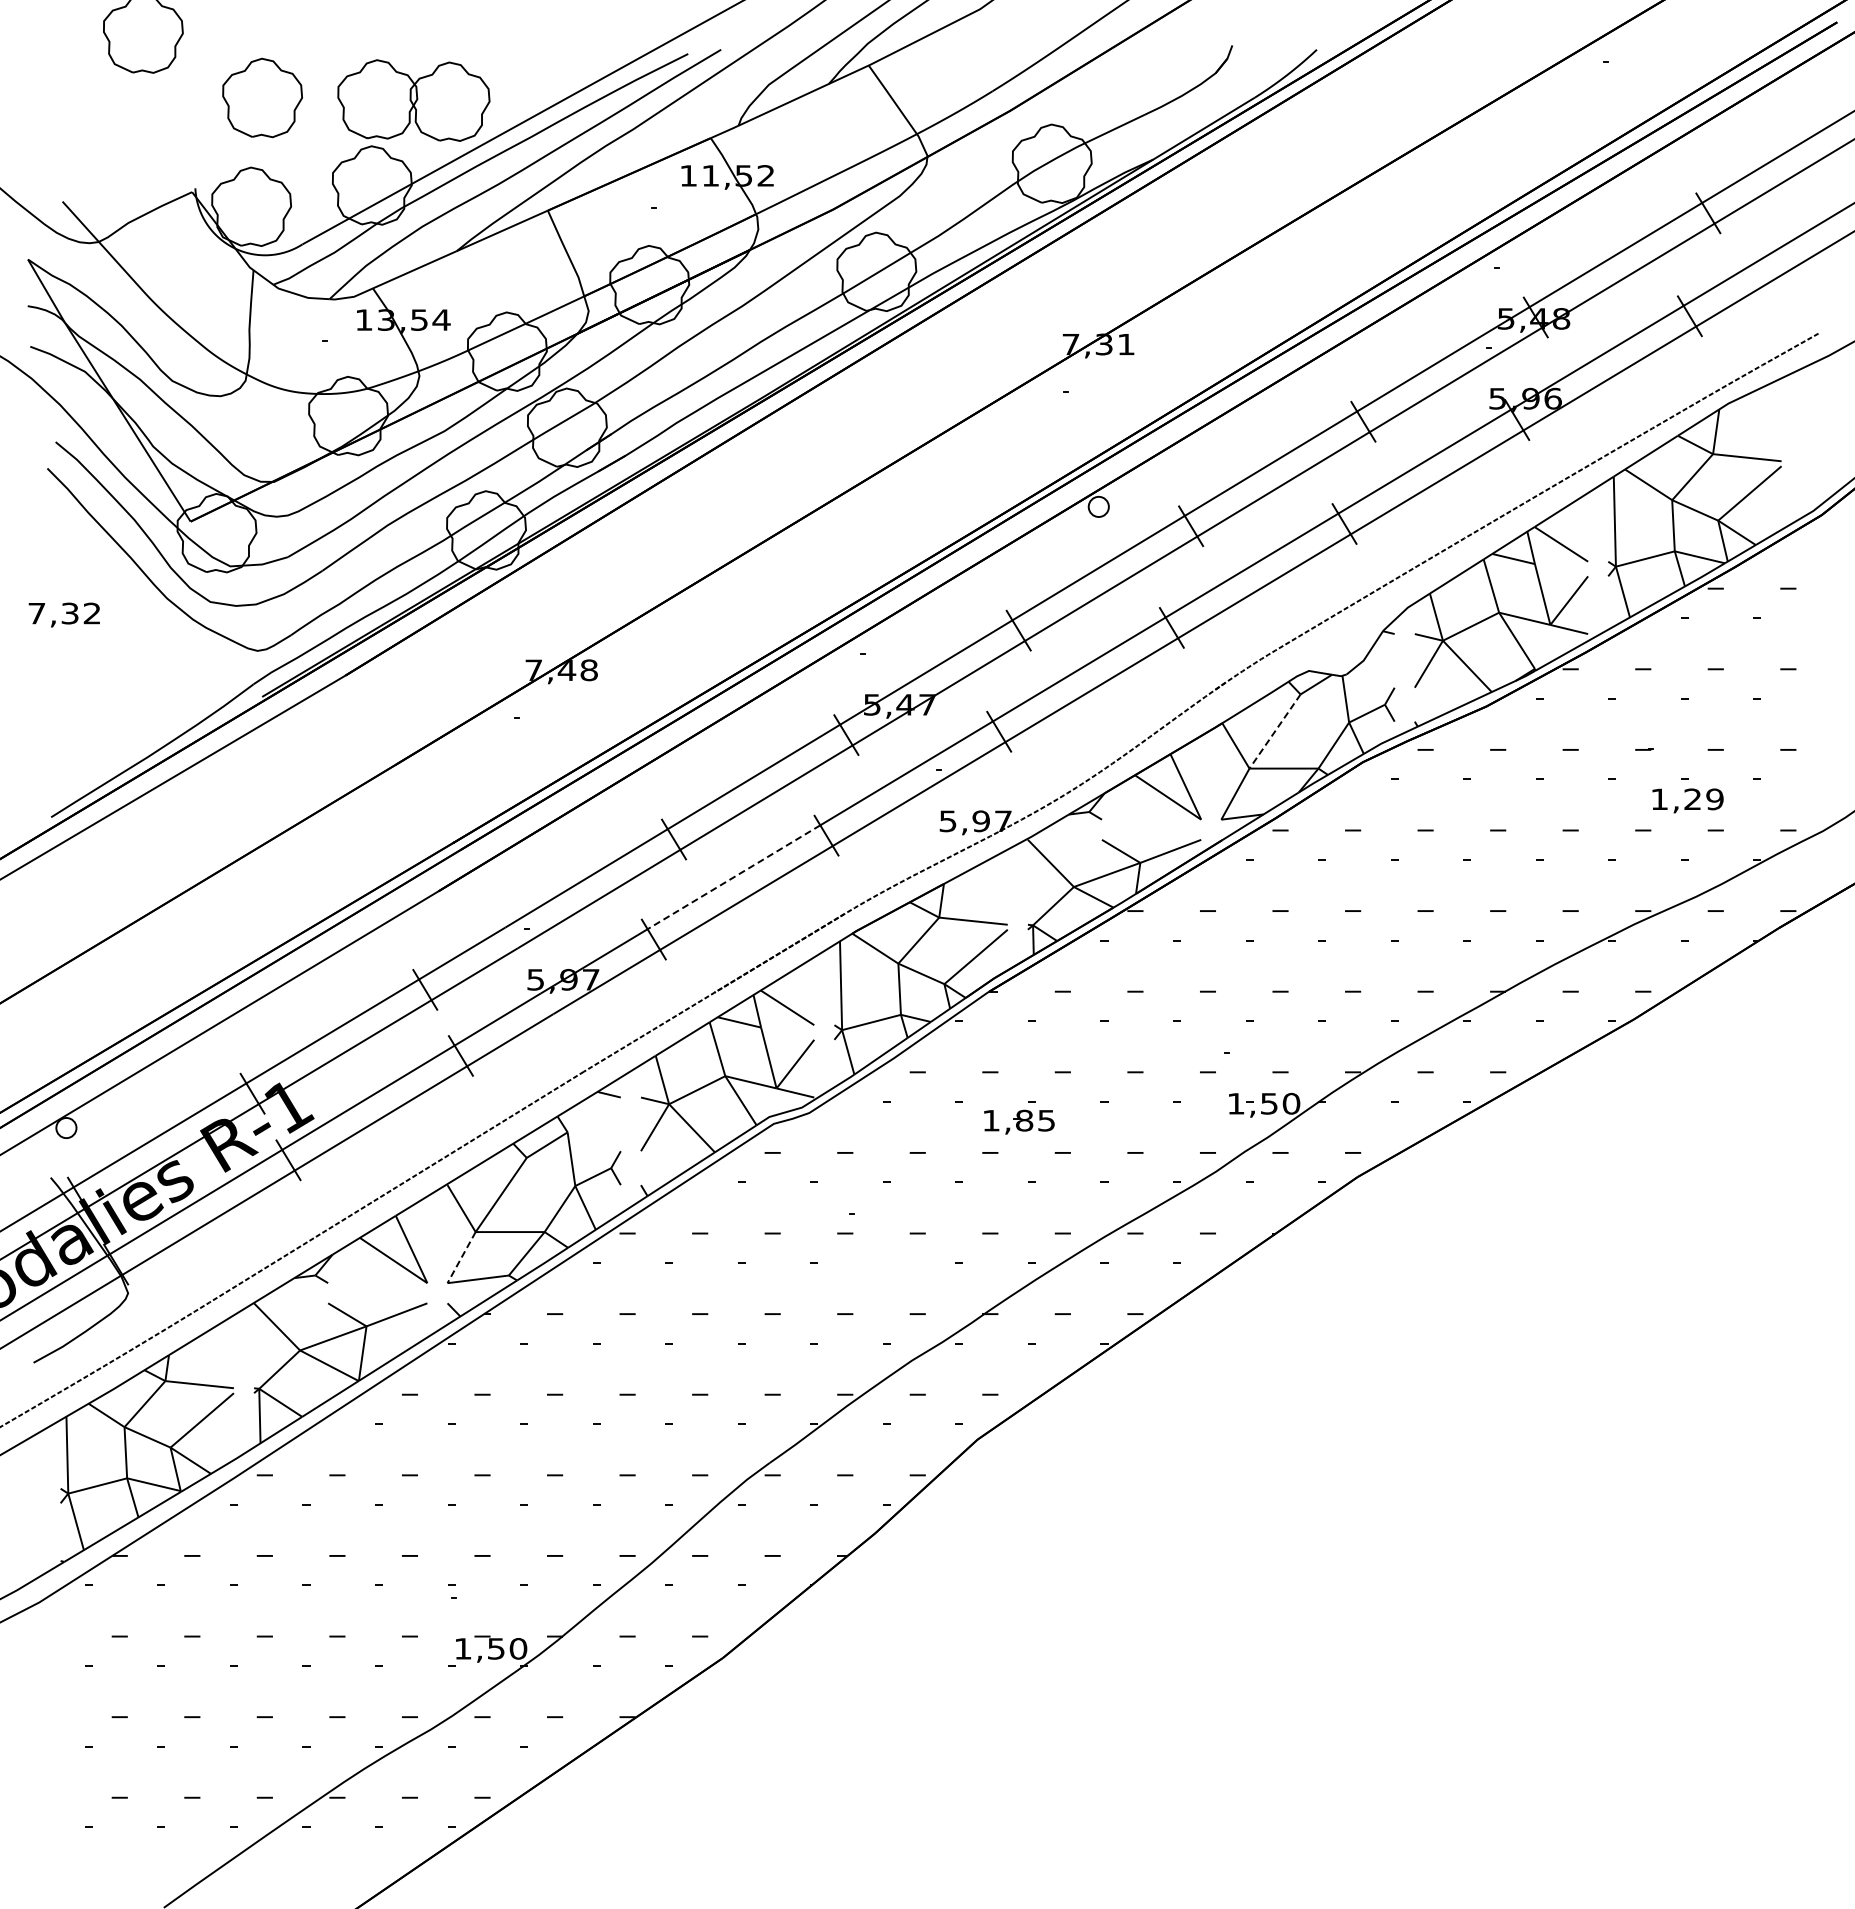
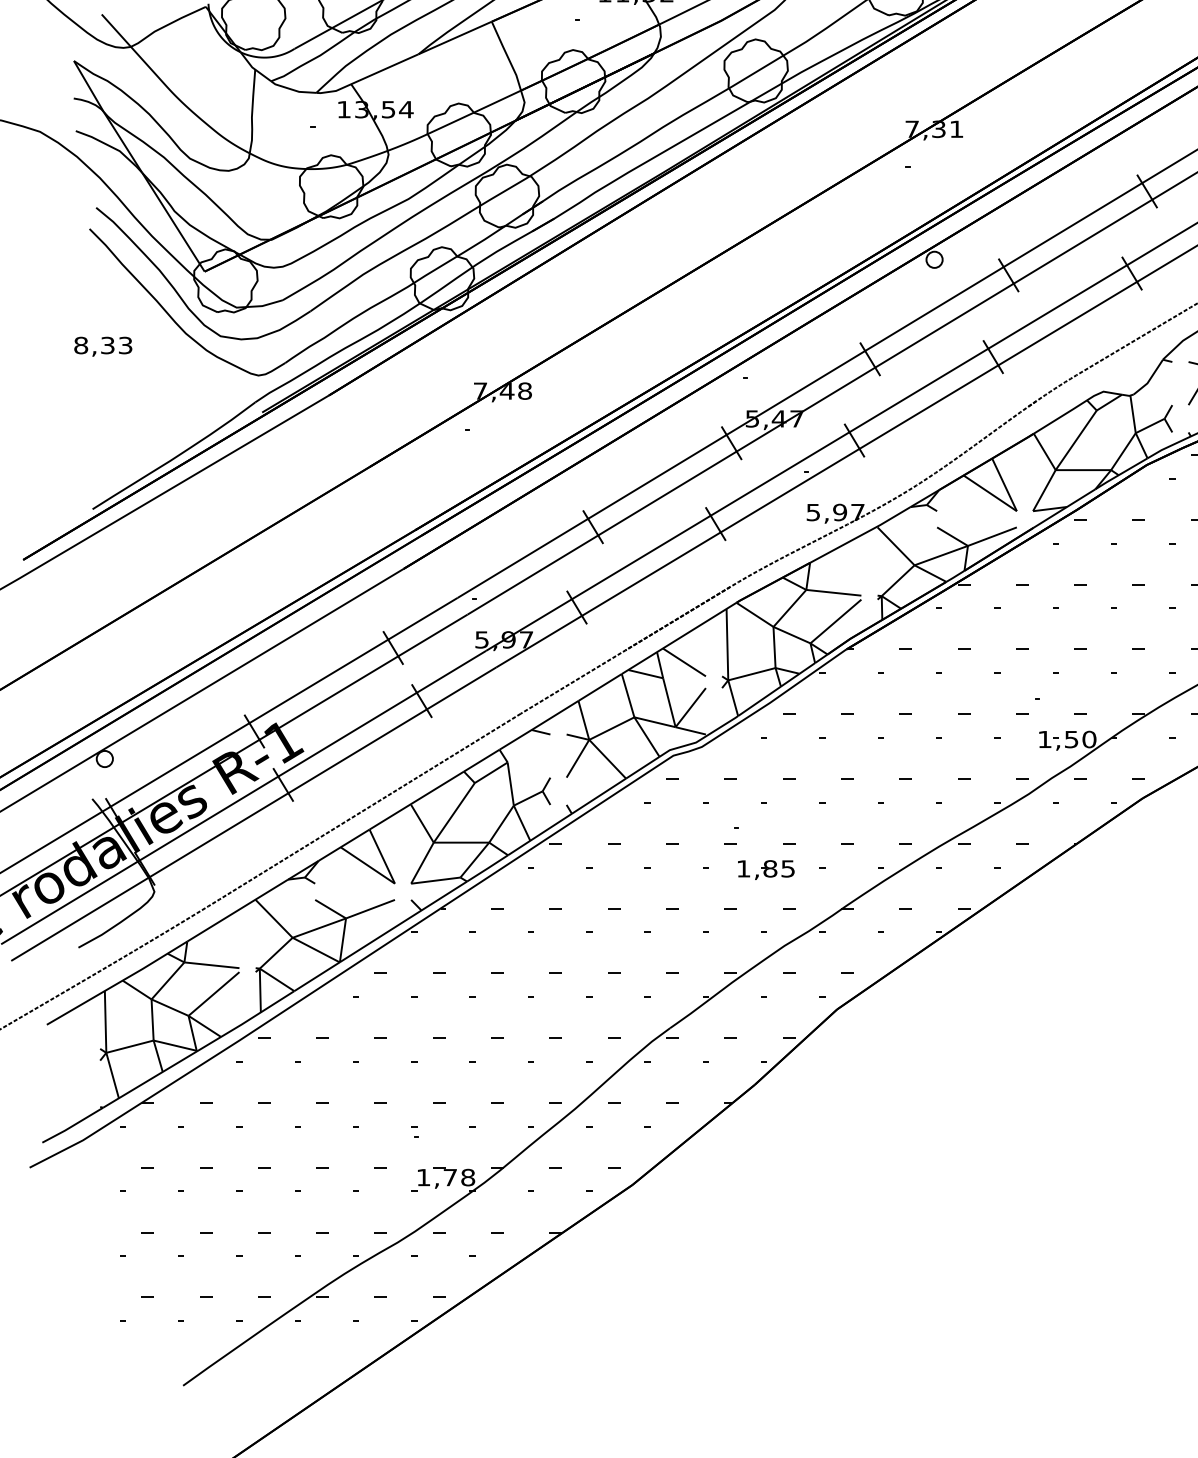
text: (64, 613) -> (103, 345), 7,32 -> 8,33
line: (1274, 731) -> (1075, 440), dashed -> solid
line: (733, 877) -> (640, 557), dashed -> solid
part: (1019, 1121) -> (766, 869), moved
line: (461, 1258) -> (422, 863), dashed -> solid
text: (507, 1648) -> (459, 1177), 1,50 -> 1,78

